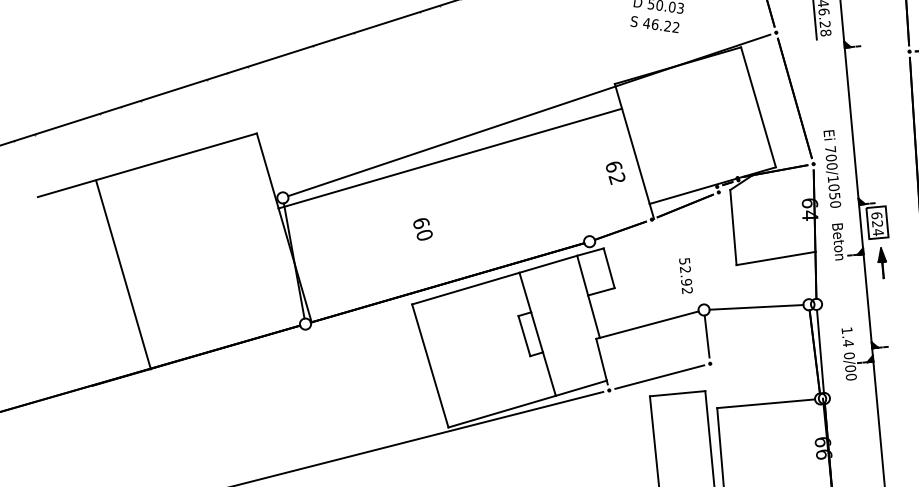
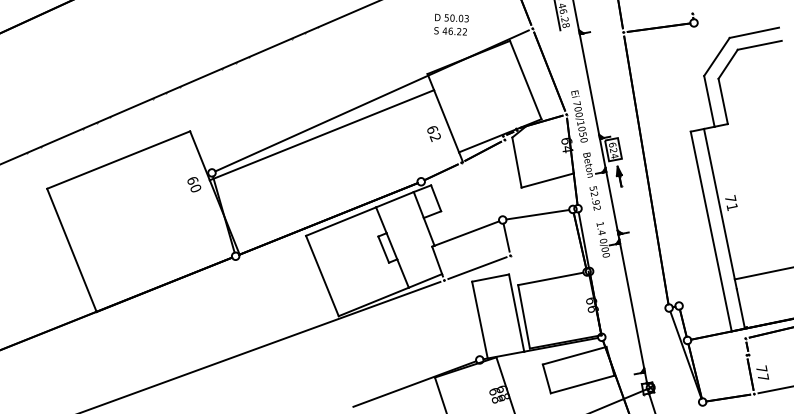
text: (423, 229) -> (194, 184), moved
line: (122, 274) -> (71, 250), moved
text: (684, 276) -> (594, 198), moved

